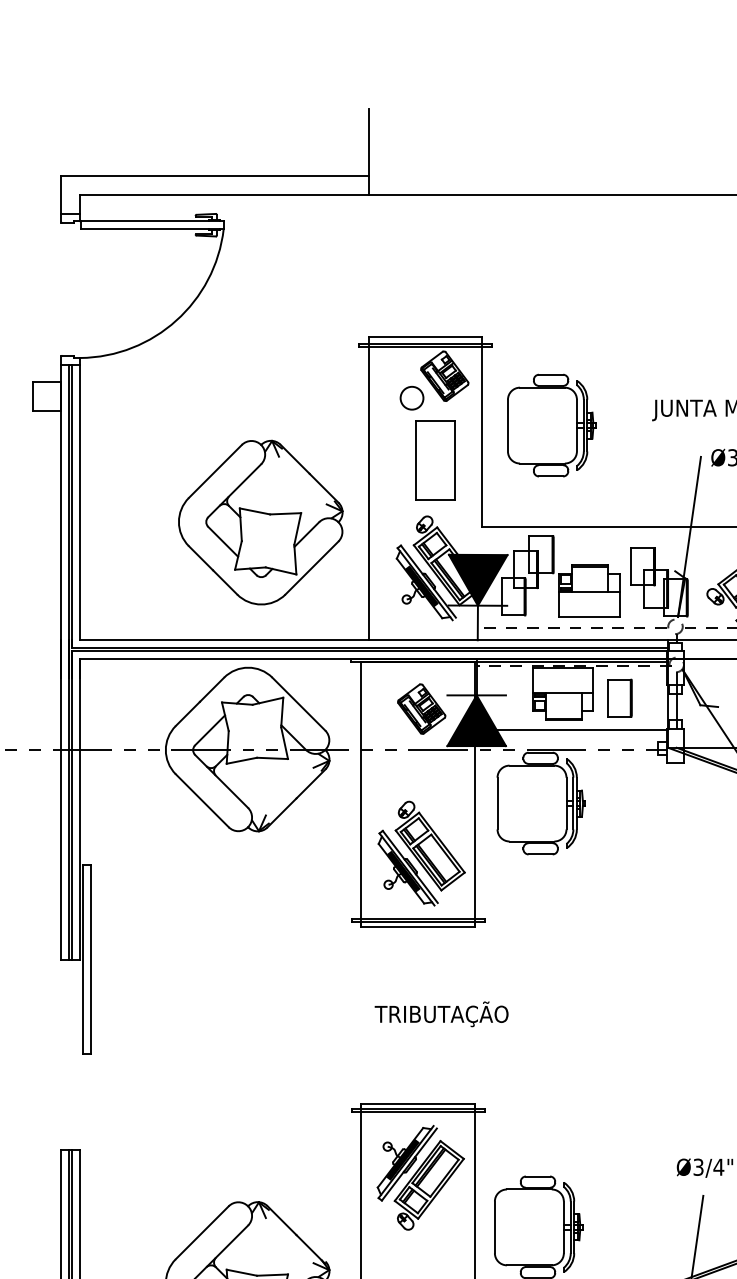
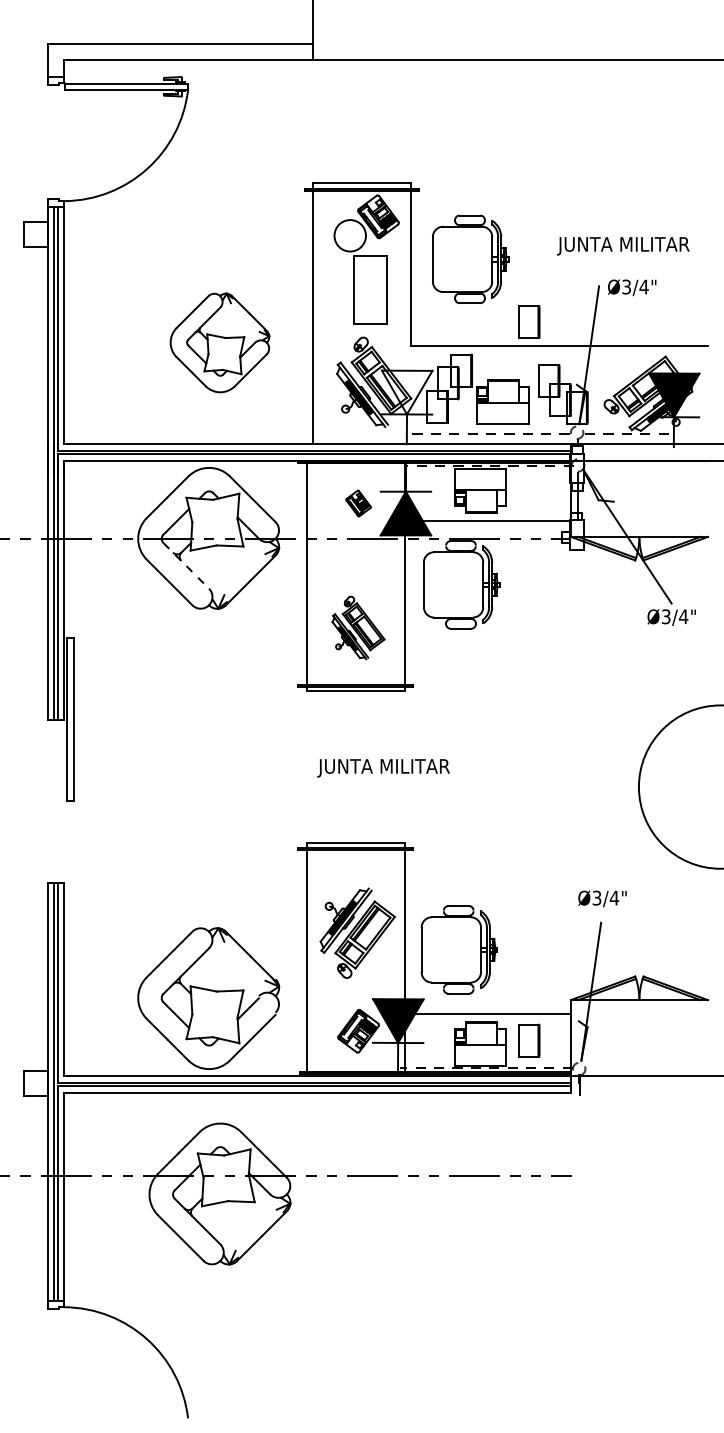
circle: (412, 397) -> (350, 235), size x1.6
part: (260, 522) -> (219, 342), size x0.7
fill: (478, 580) -> (407, 392), removed
part: (620, 697) -> (529, 321), moved
part: (421, 709) -> (358, 503), size x0.6
line: (221, 782) -> (186, 566), solid -> dashed
part: (421, 853) -> (358, 627), size x0.7
text: (450, 1014) -> (383, 766), TRIBUTAÇÃO -> JUNTA MILITAR
part: (420, 1176) -> (357, 932), moved

